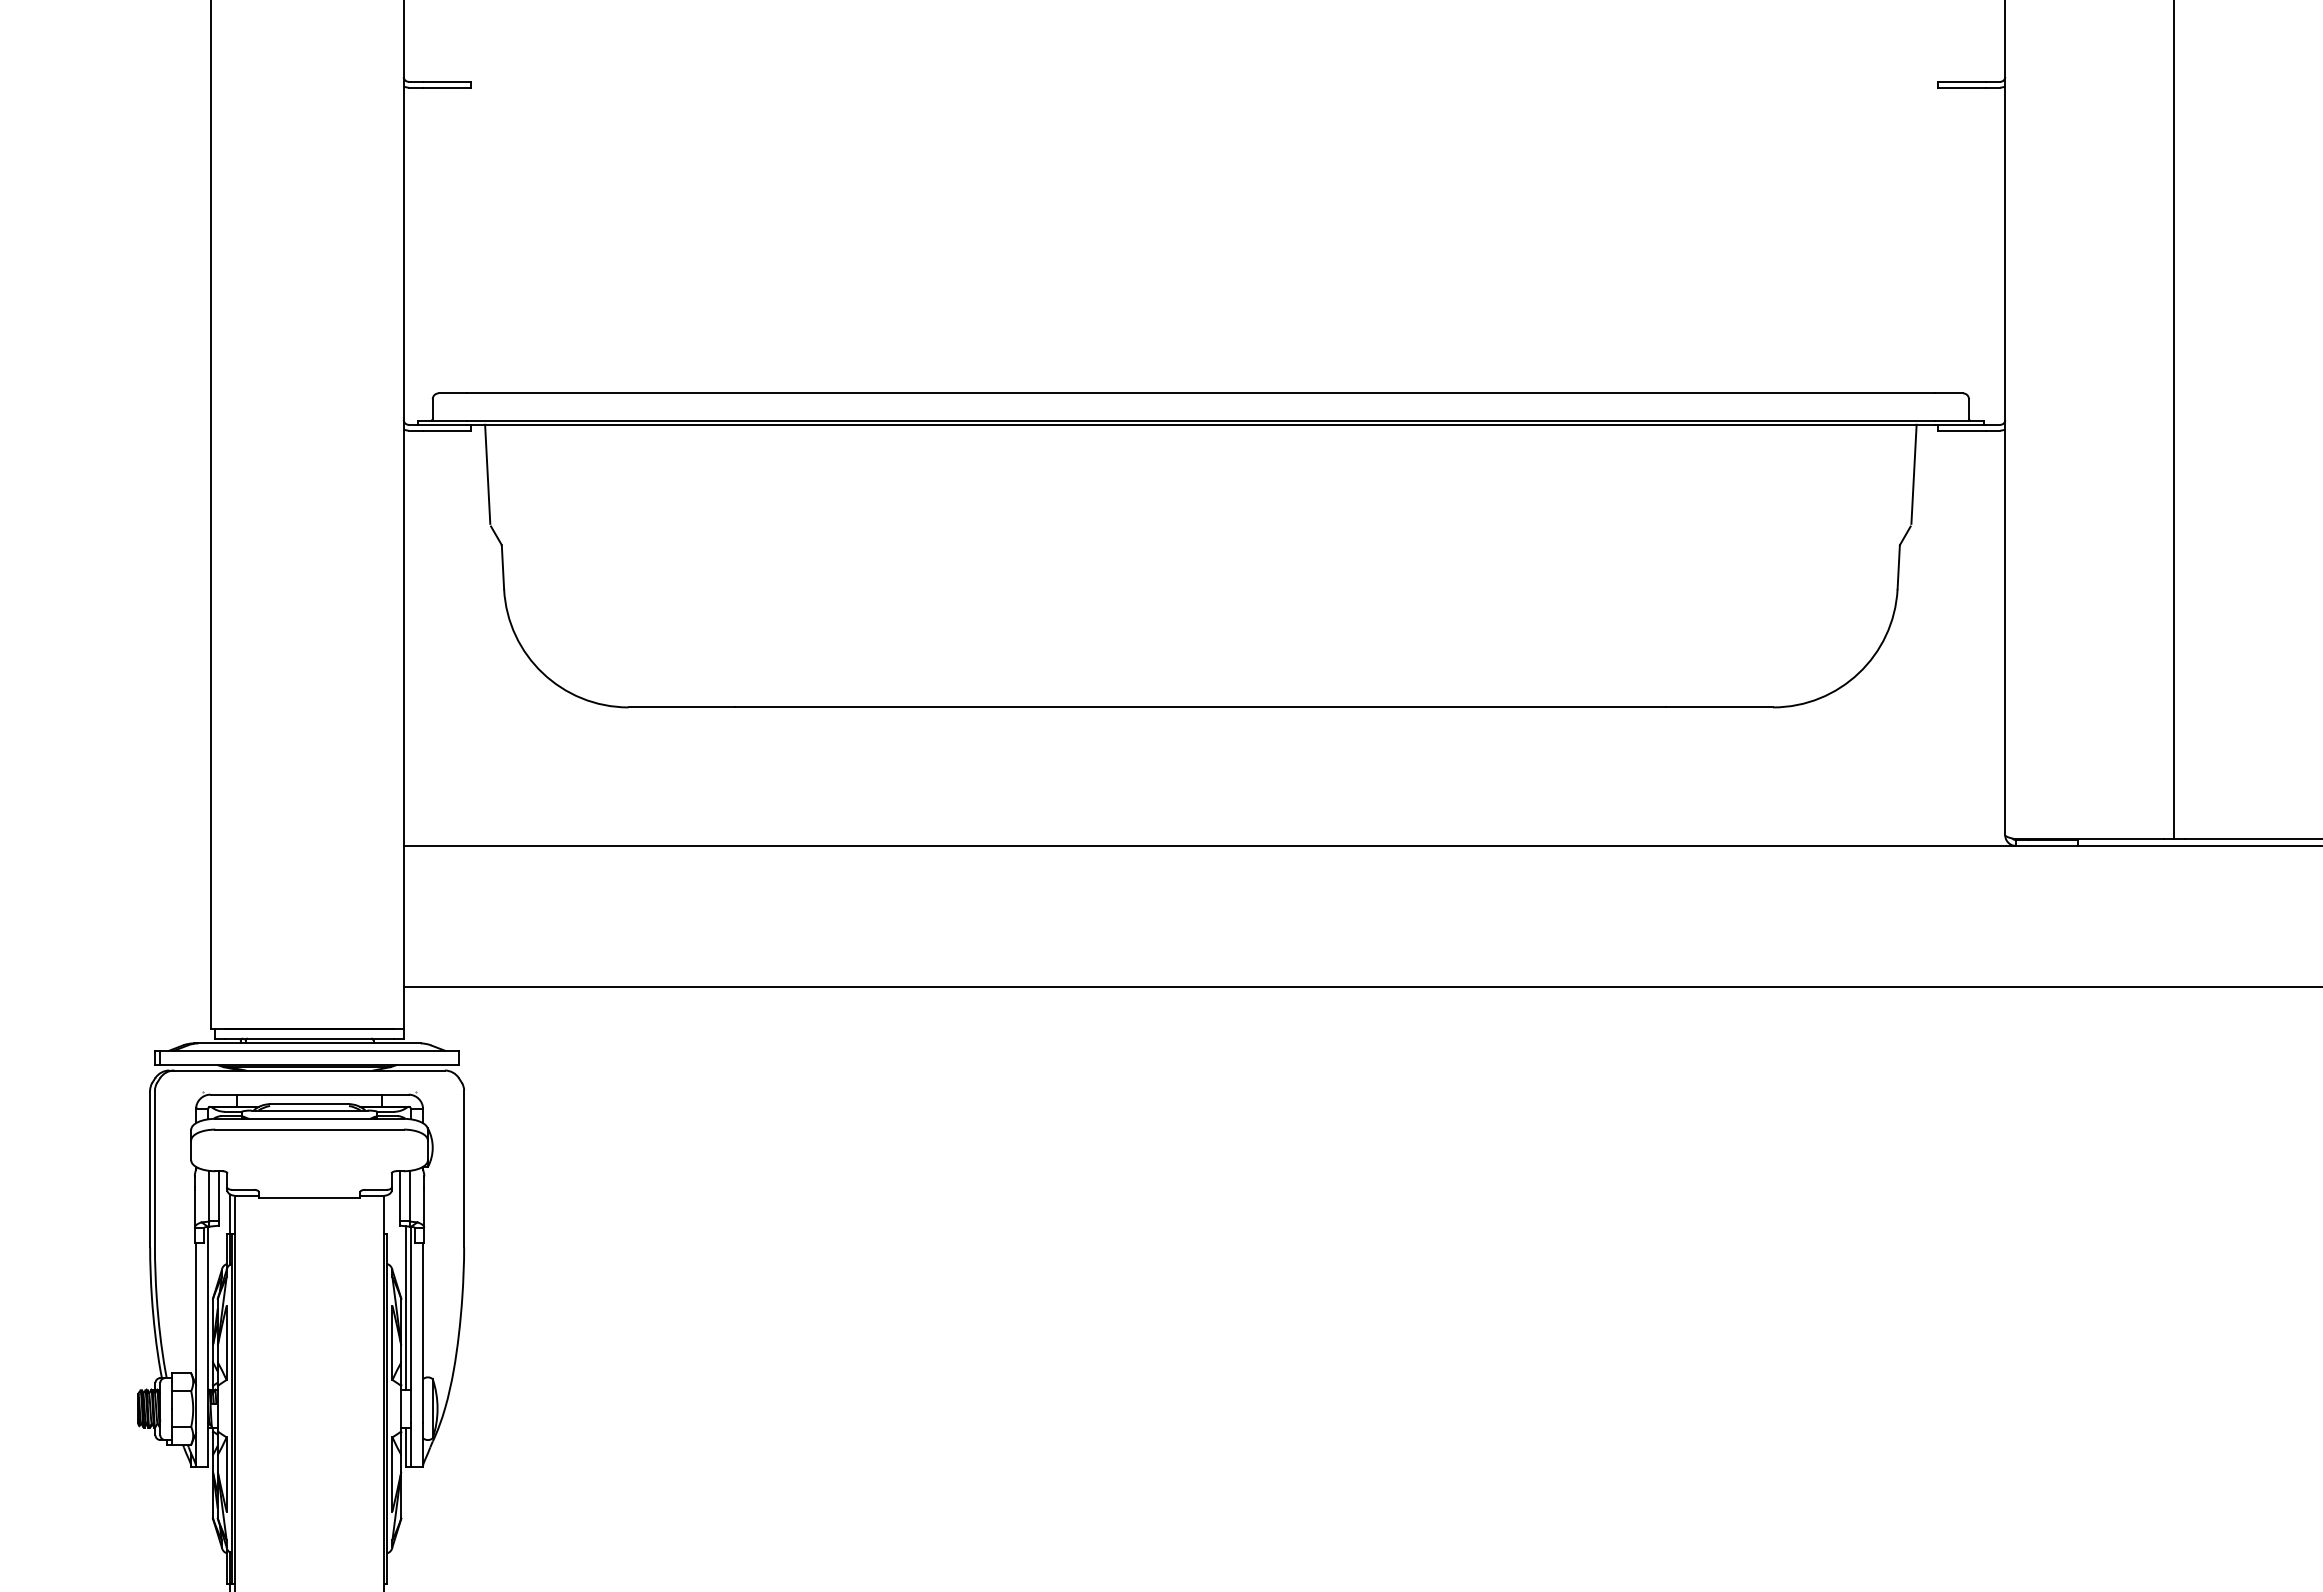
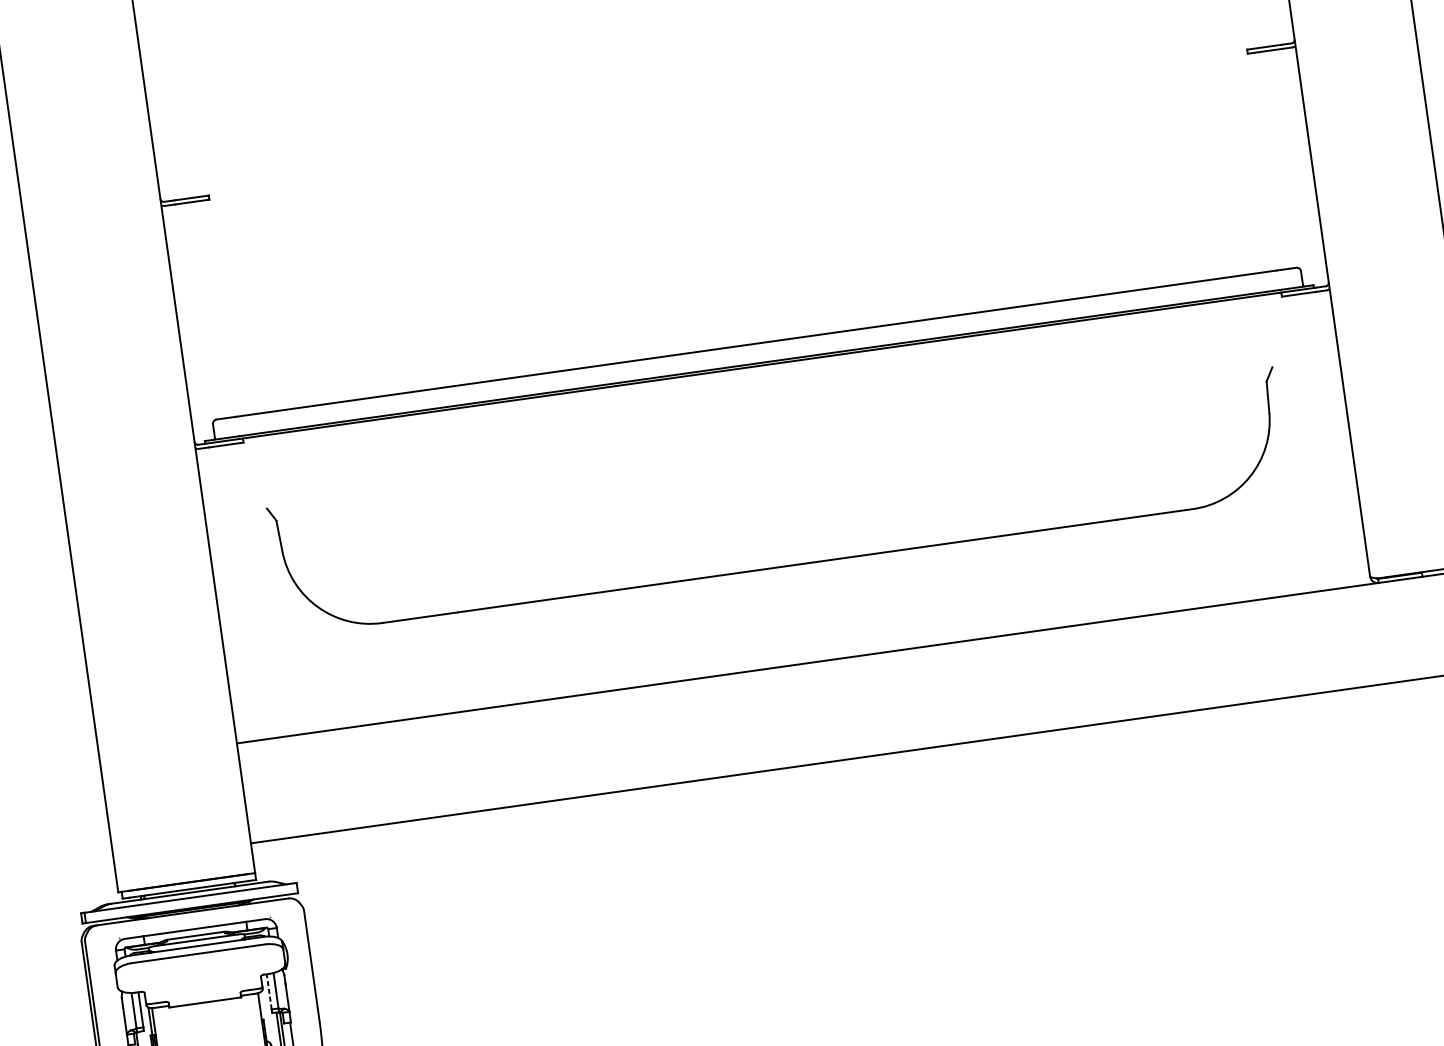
line: (487, 473) -> (259, 471), removed
line: (1913, 473) -> (1269, 329), removed
line: (400, 1196) -> (269, 992), solid -> dashed

